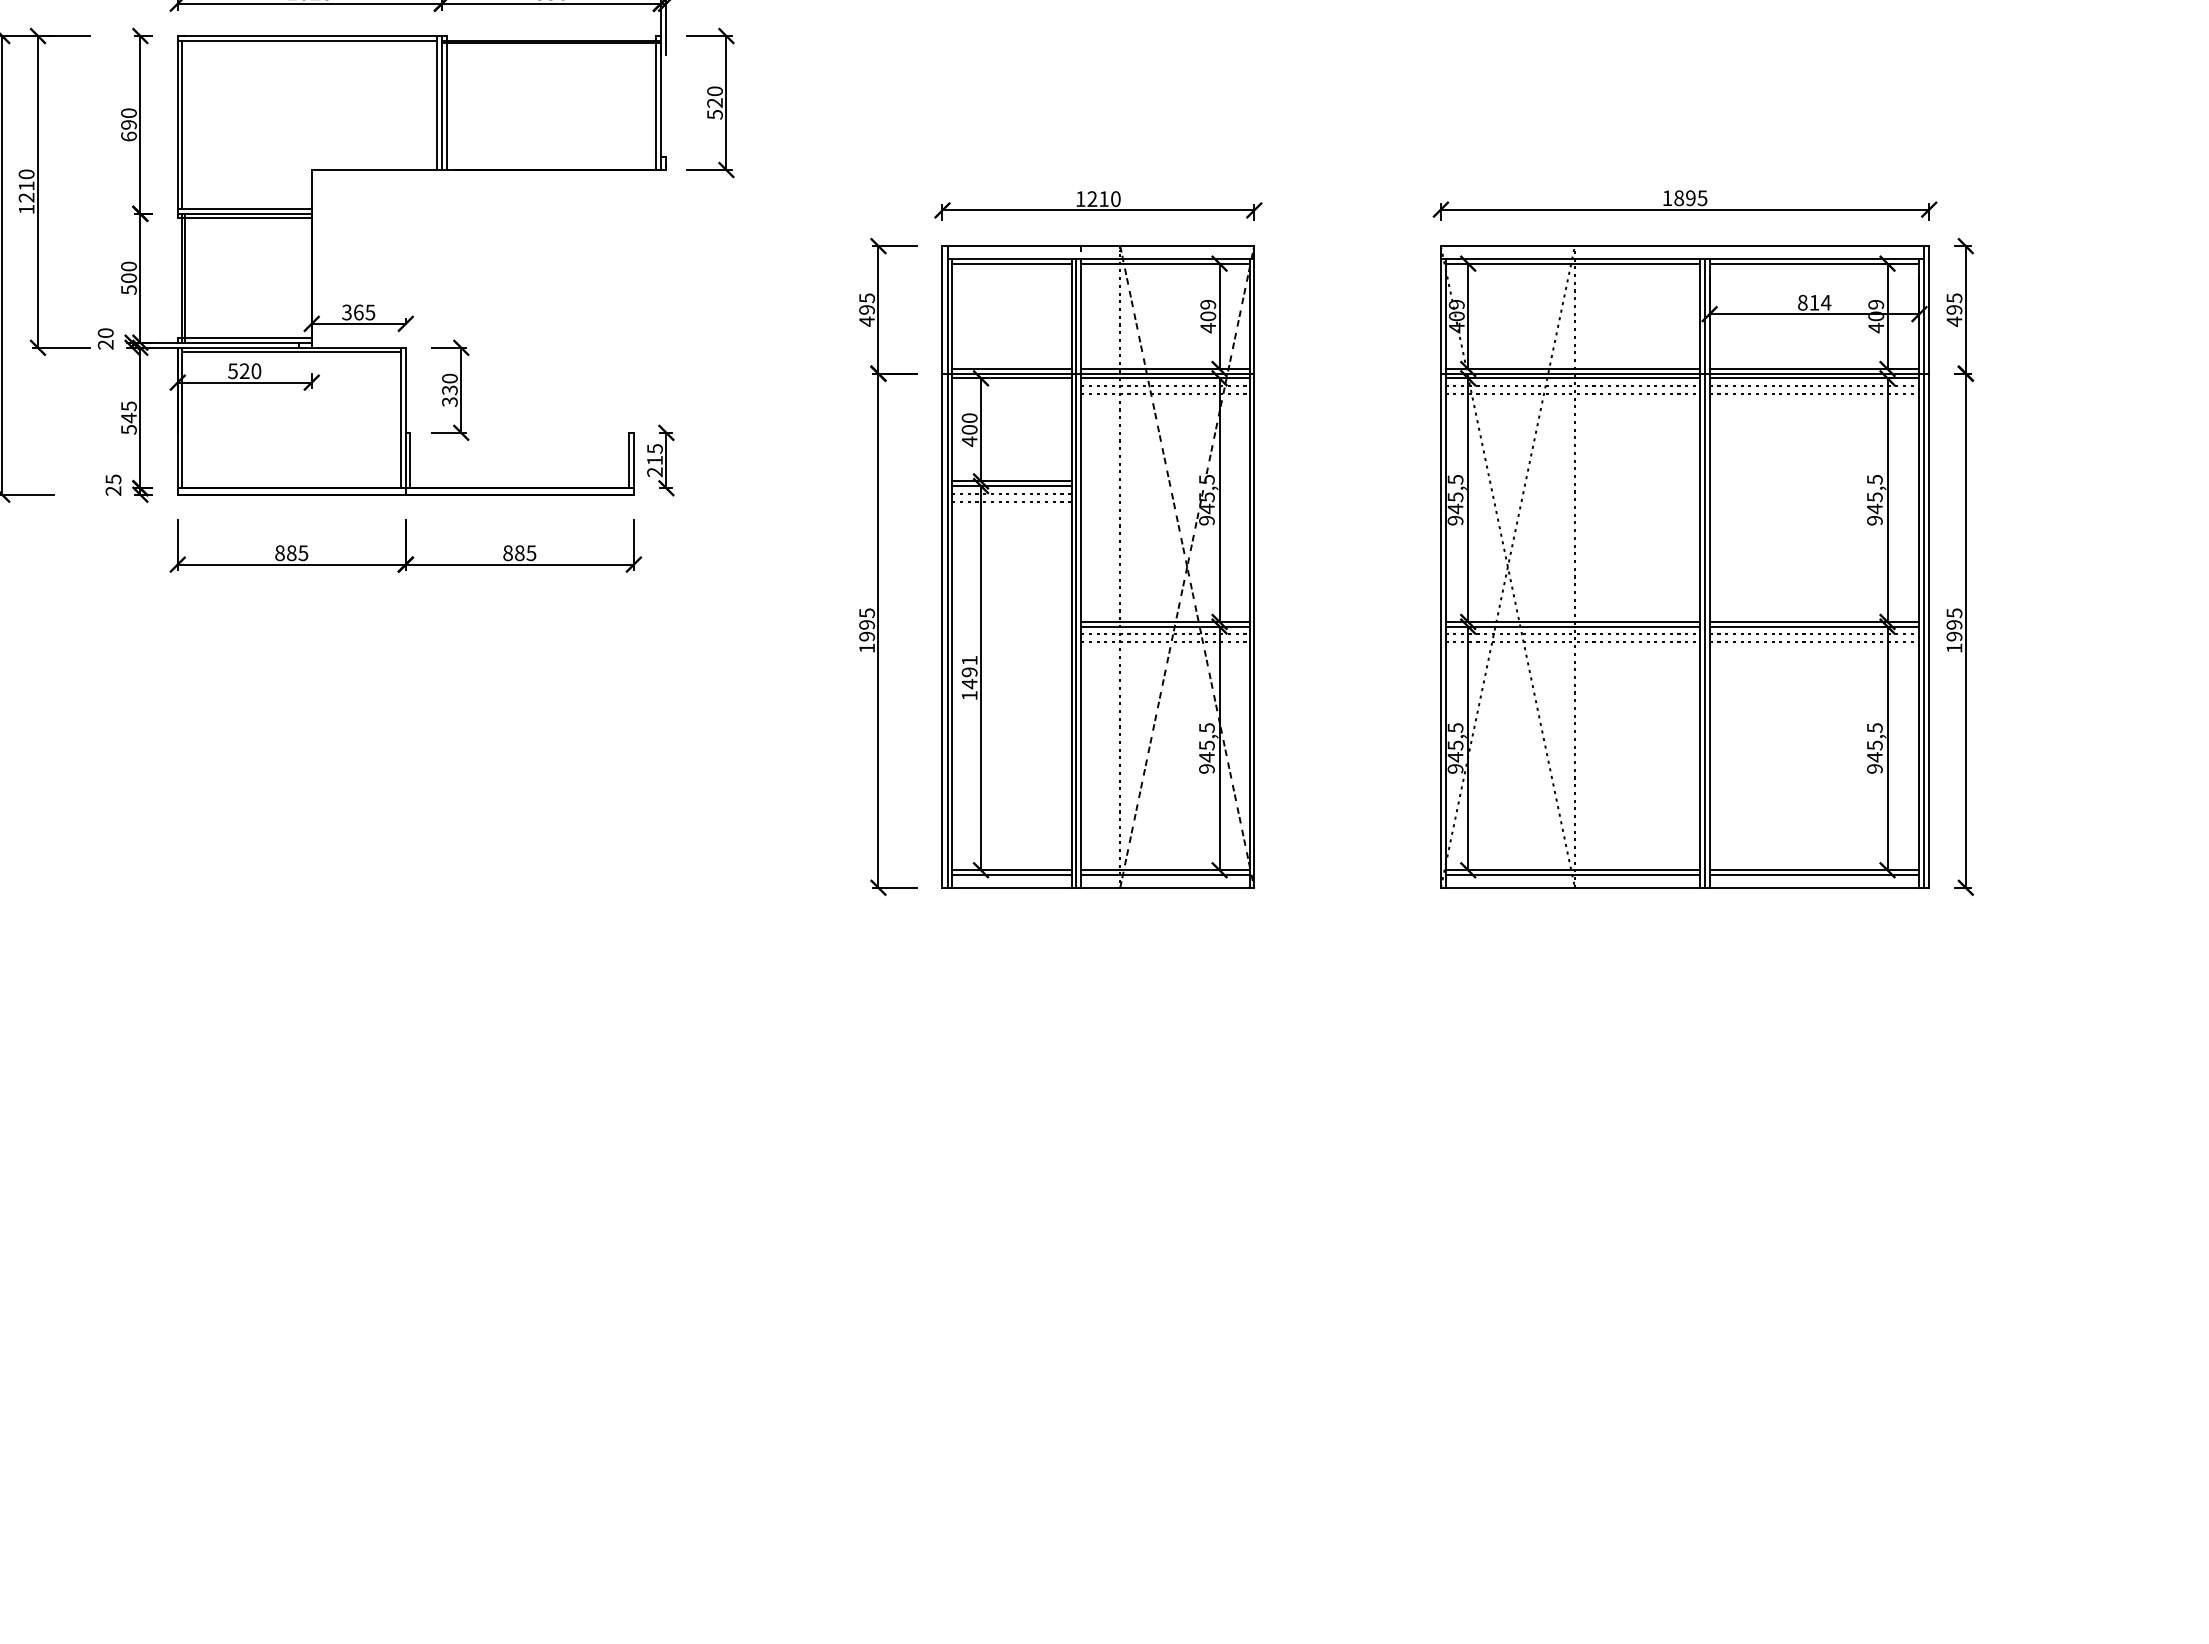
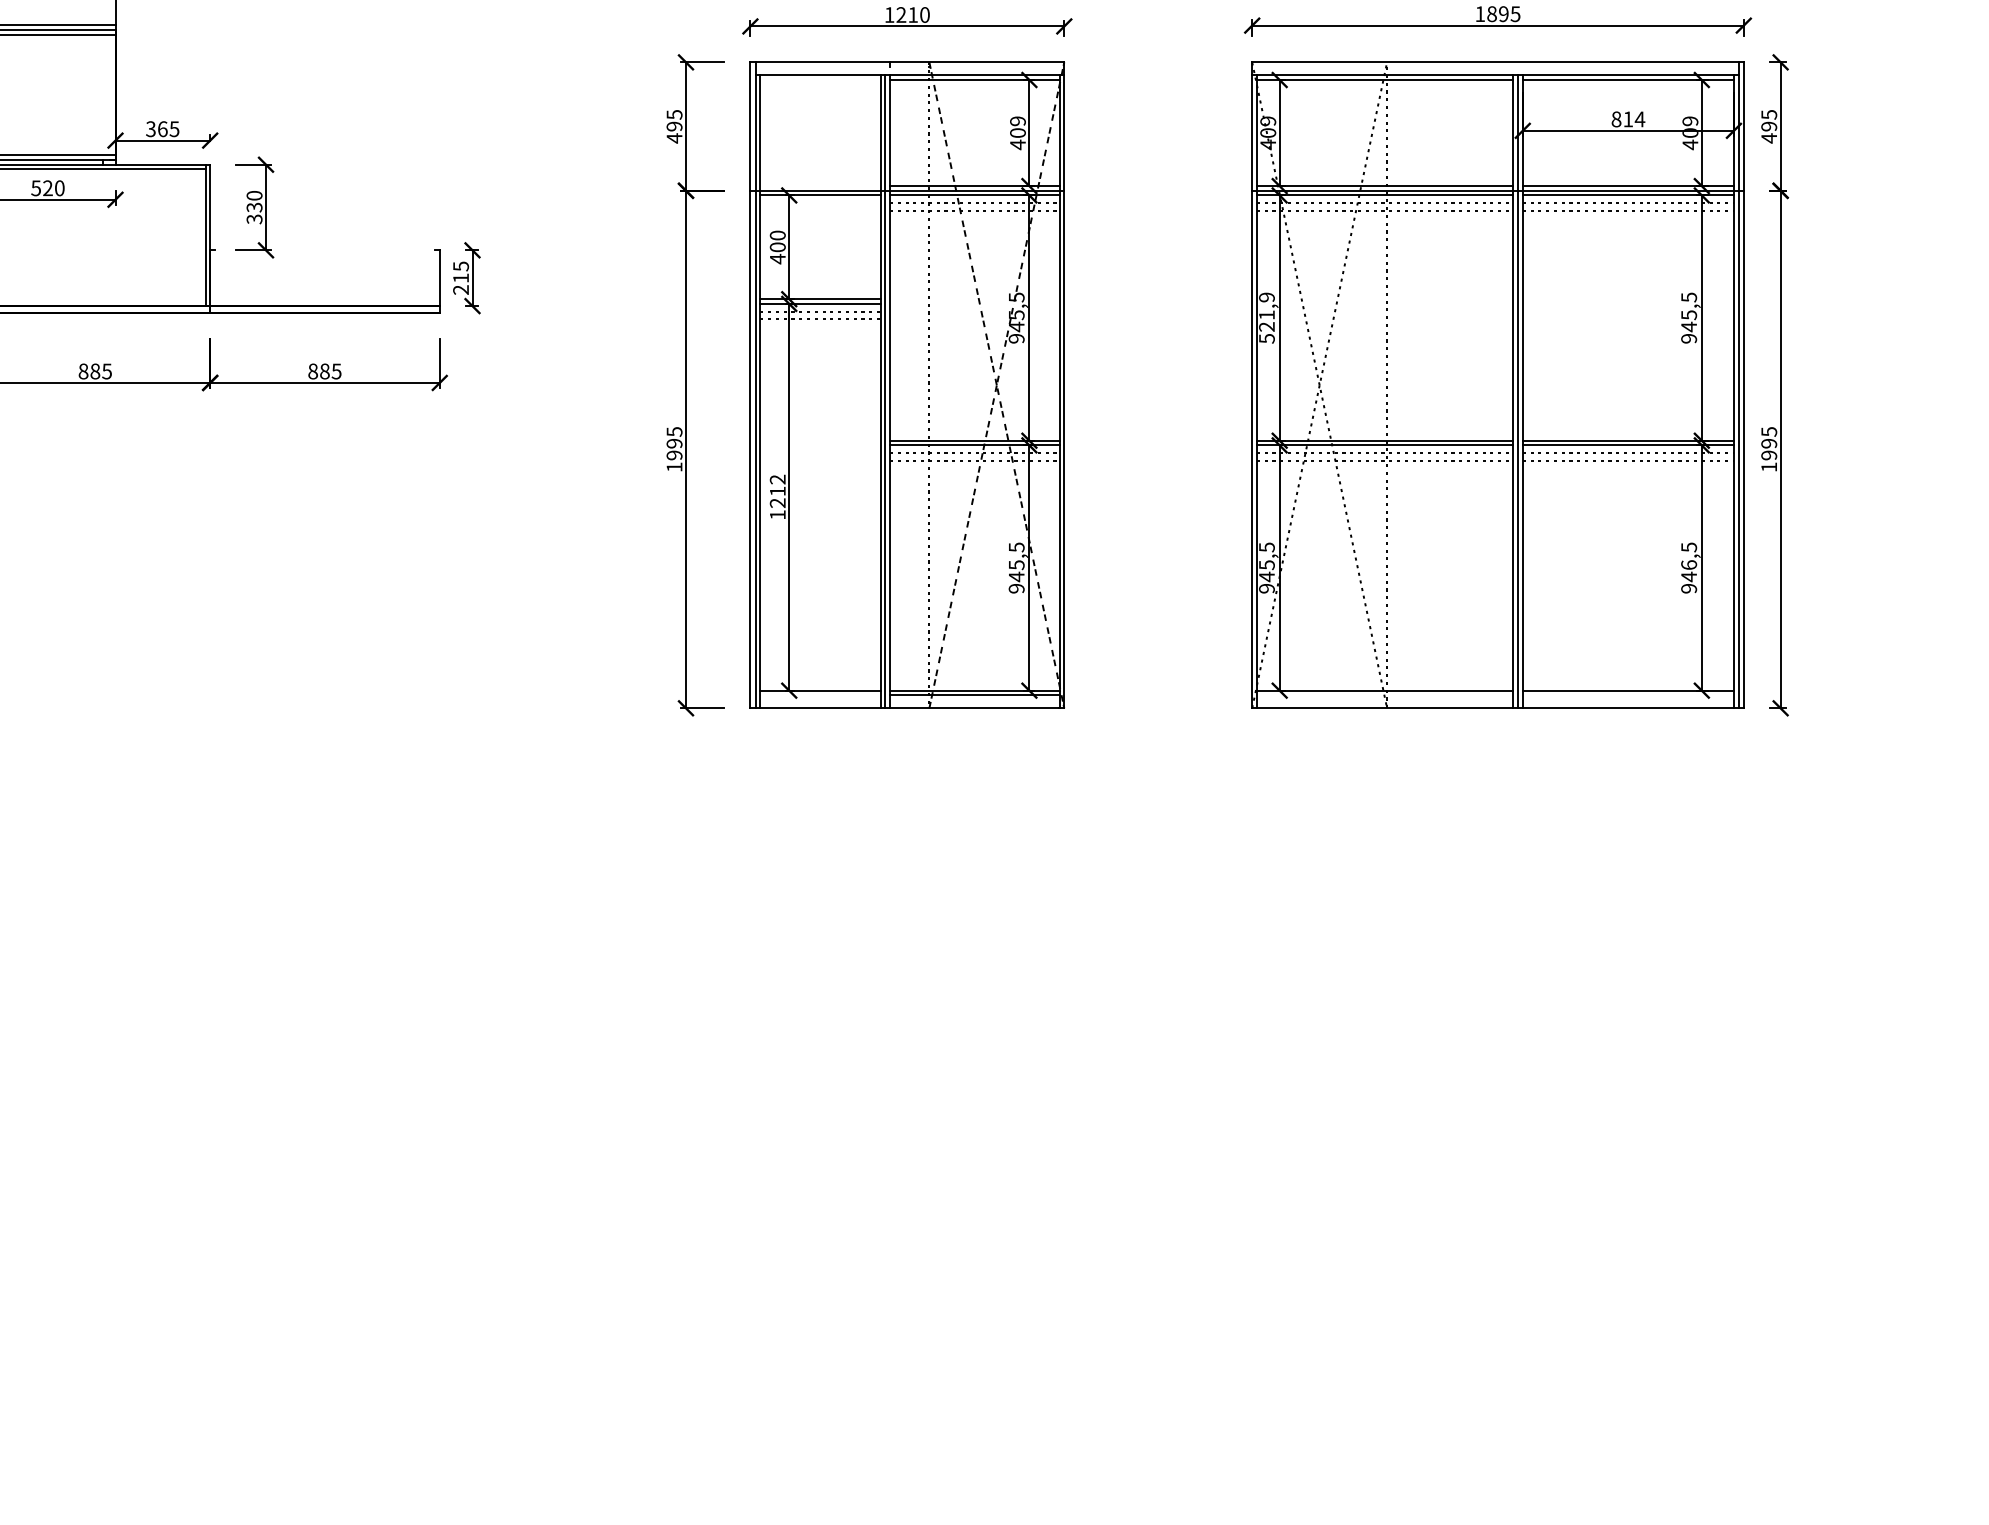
line: (1011, 263) -> (819, 79), removed
line: (1011, 369) -> (819, 186), removed
line: (410, 460) -> (214, 278), removed
line: (629, 460) -> (435, 278), removed
text: (1455, 500) -> (1266, 318), 945,5 -> 521,9
text: (969, 672) -> (777, 491), 1491 -> 1212
text: (1874, 745) -> (1688, 565), 945,5 -> 946,5
line: (1011, 874) -> (819, 694), removed
line: (1572, 874) -> (1384, 694), removed
line: (1814, 874) -> (1628, 694), removed

